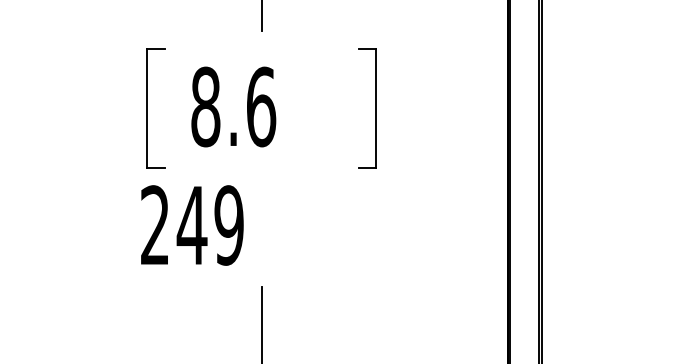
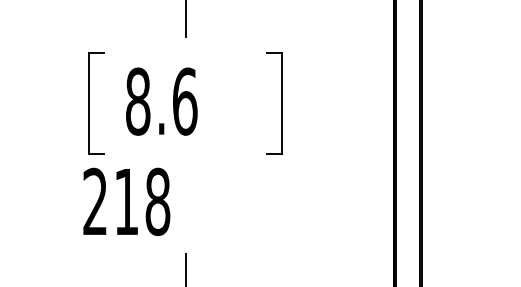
text: (209, 225) -> (141, 201), 249 -> 218

